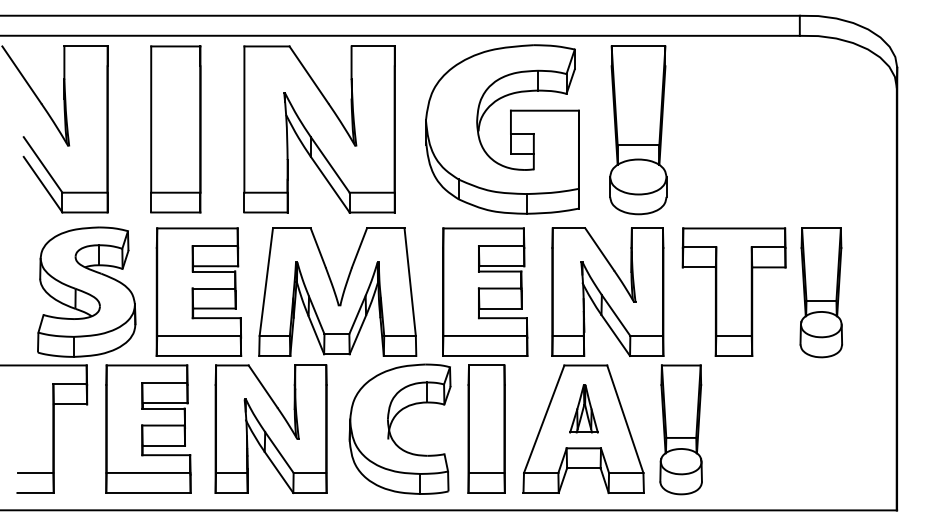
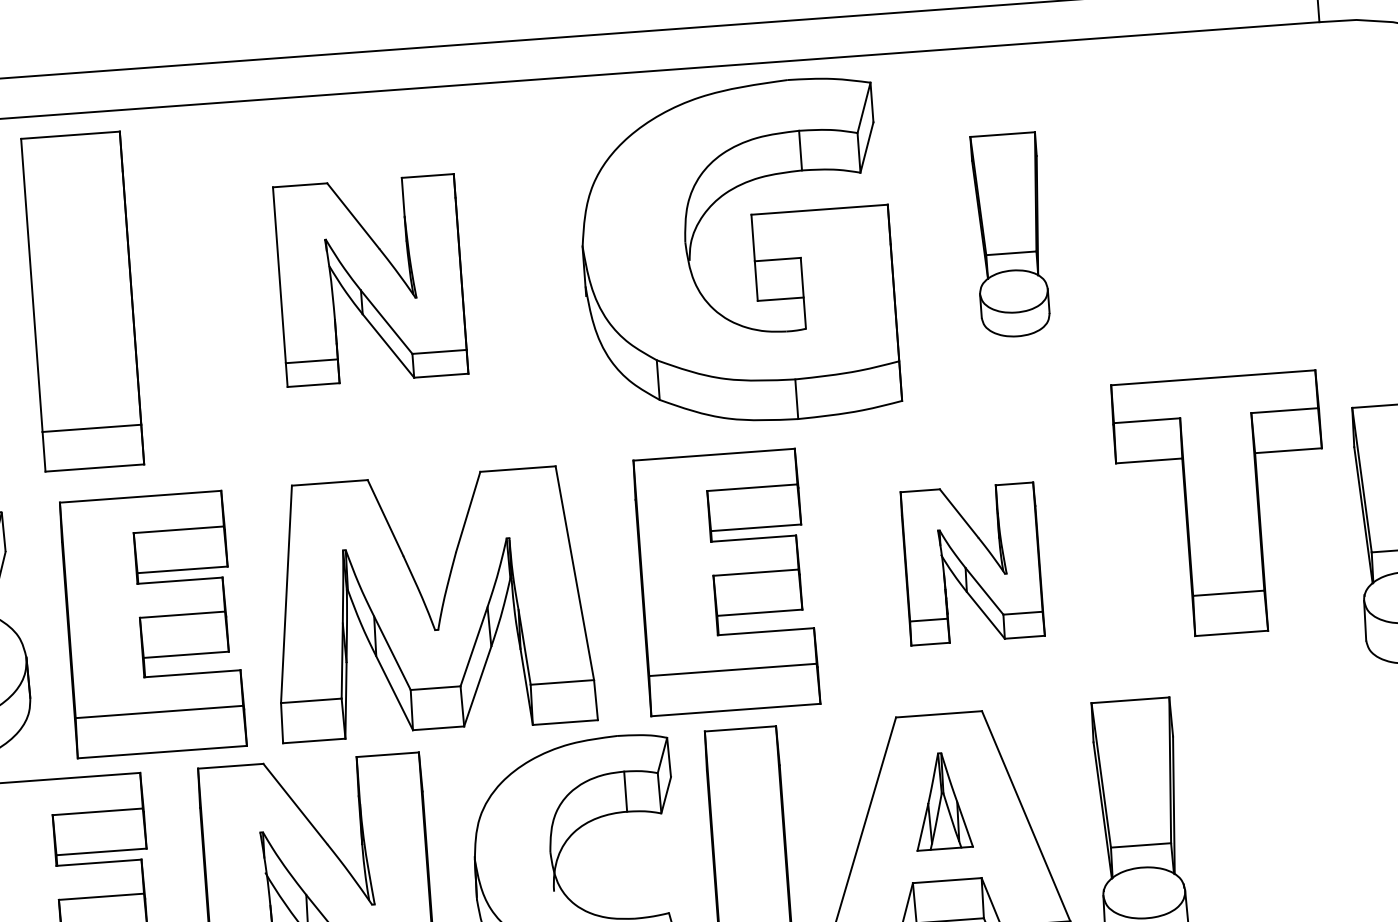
part: (319, 129) -> (370, 280), size x0.6
part: (638, 130) -> (1010, 235), size x0.6
part: (607, 291) -> (971, 562), size x0.6
part: (733, 291) -> (1221, 504), moved

